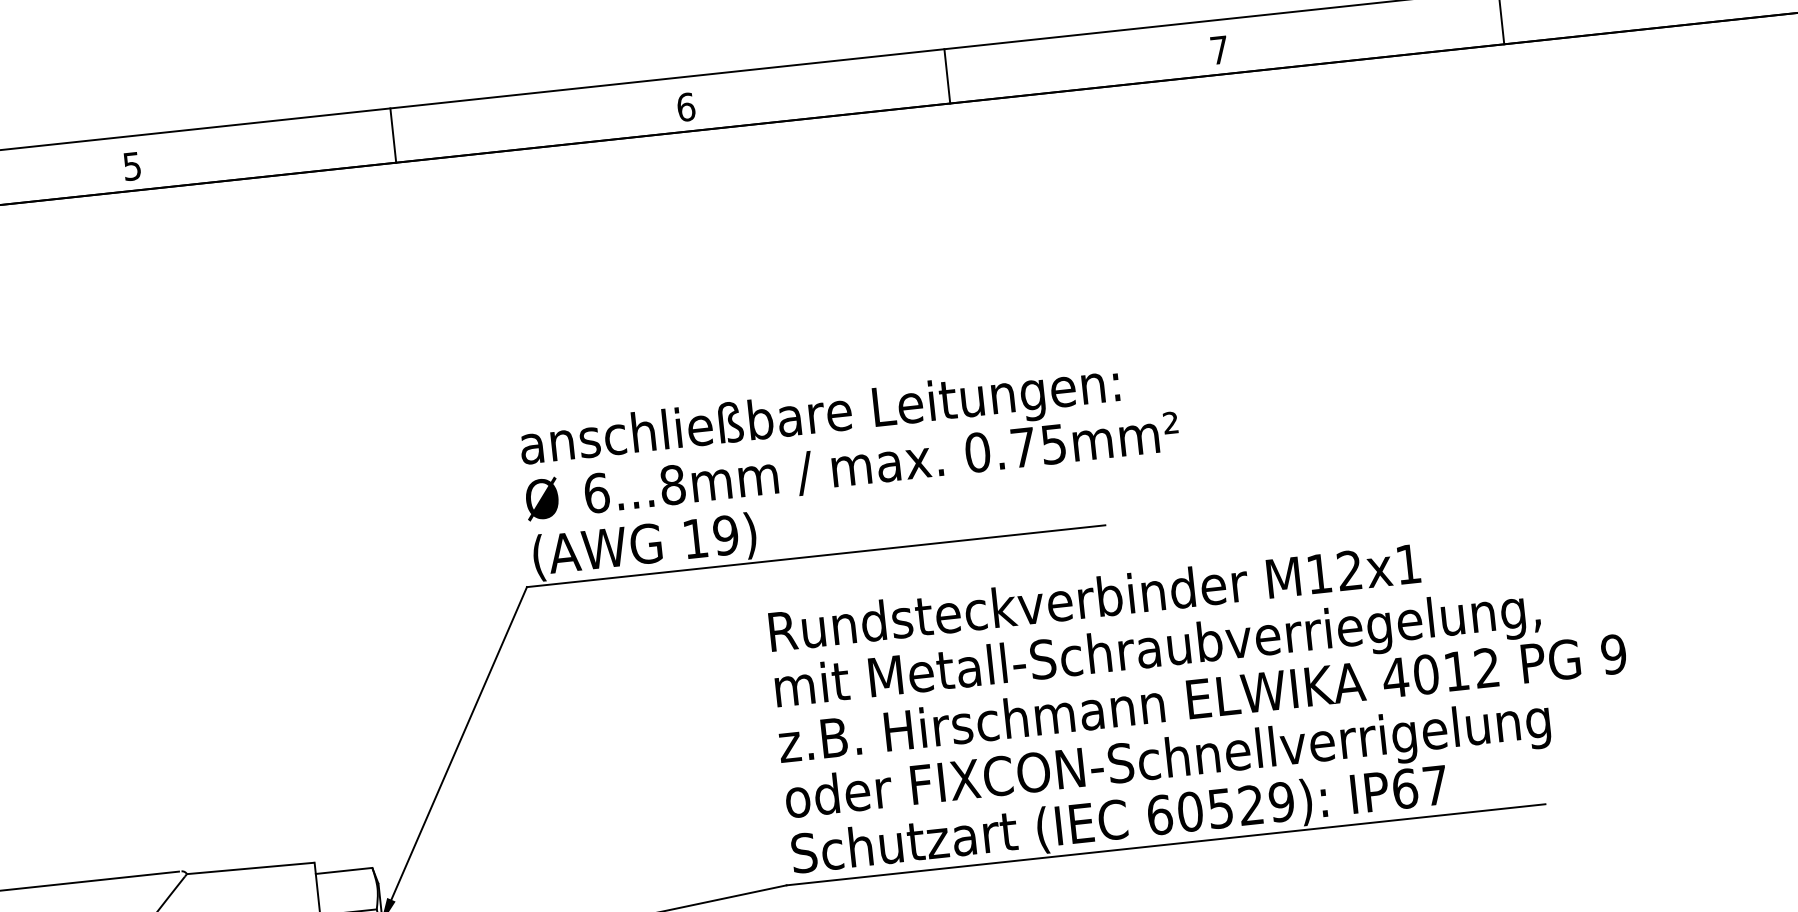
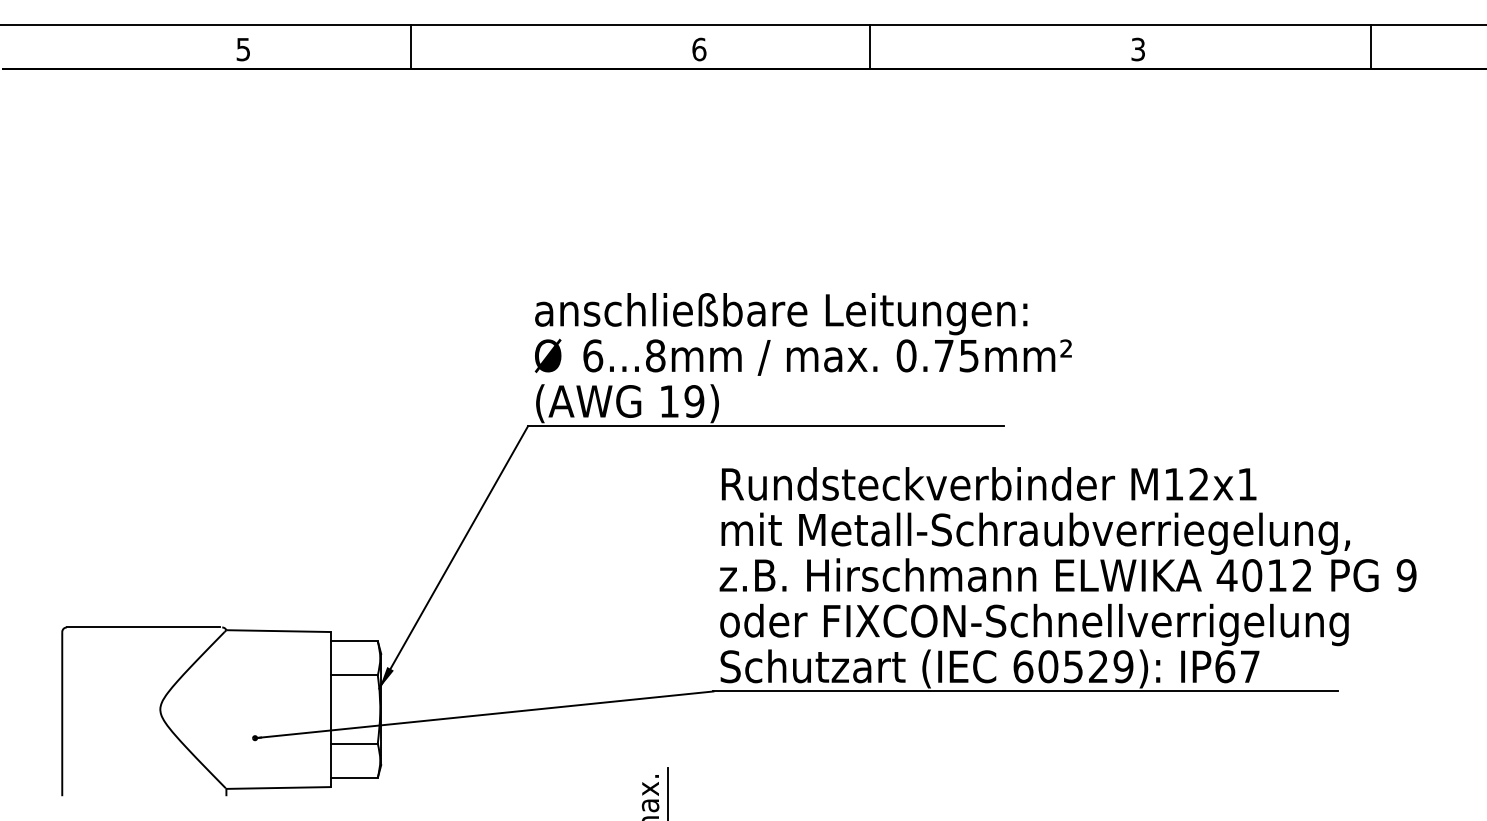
text: (1218, 50) -> (1137, 49), 7 -> 3
line: (947, 75) -> (869, 46), moved
line: (393, 134) -> (410, 46), moved

